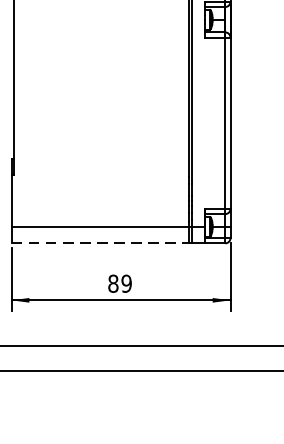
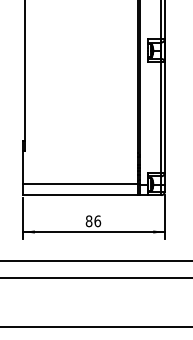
line: (101, 243) -> (81, 195), dashed -> solid
text: (126, 284) -> (97, 221), 89 -> 86

